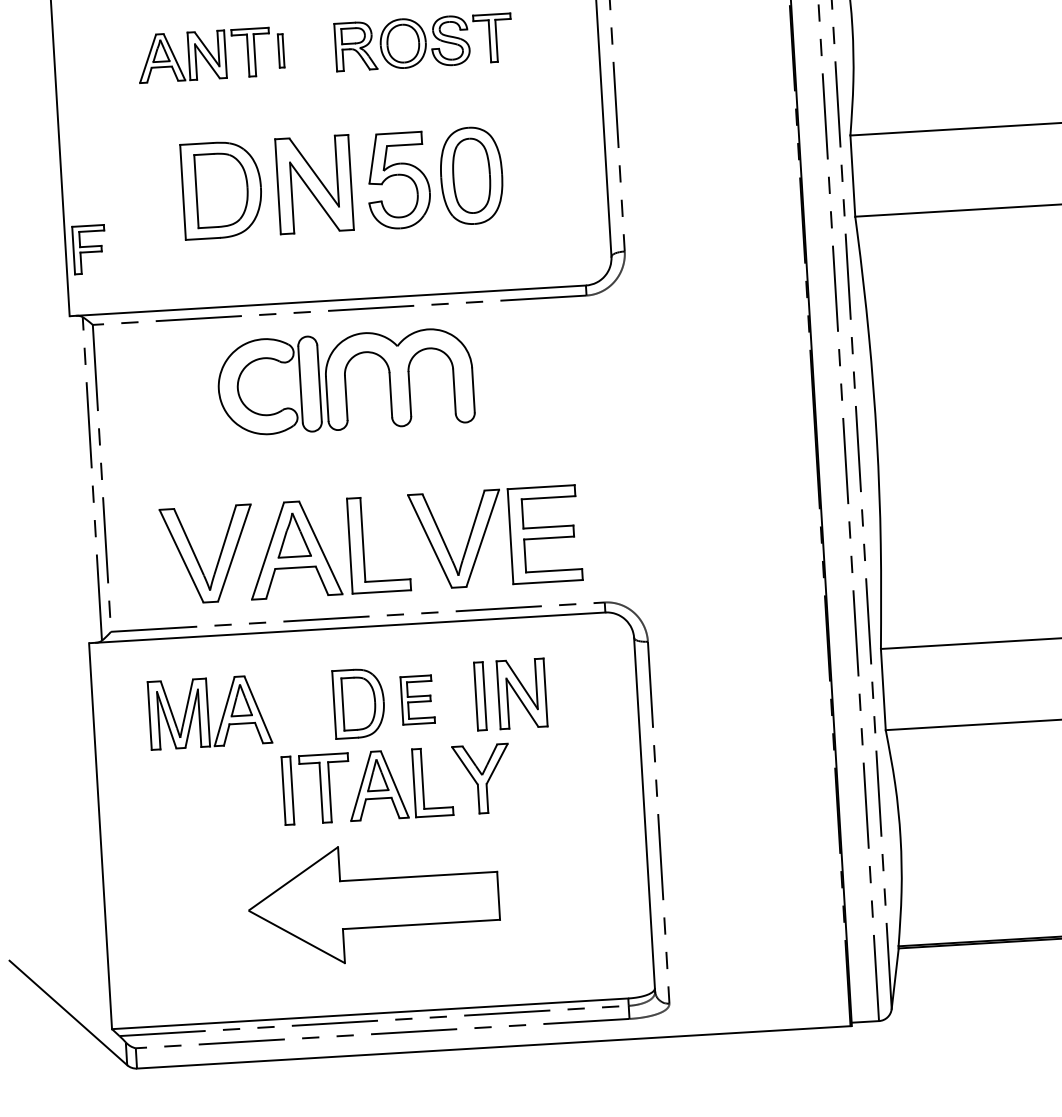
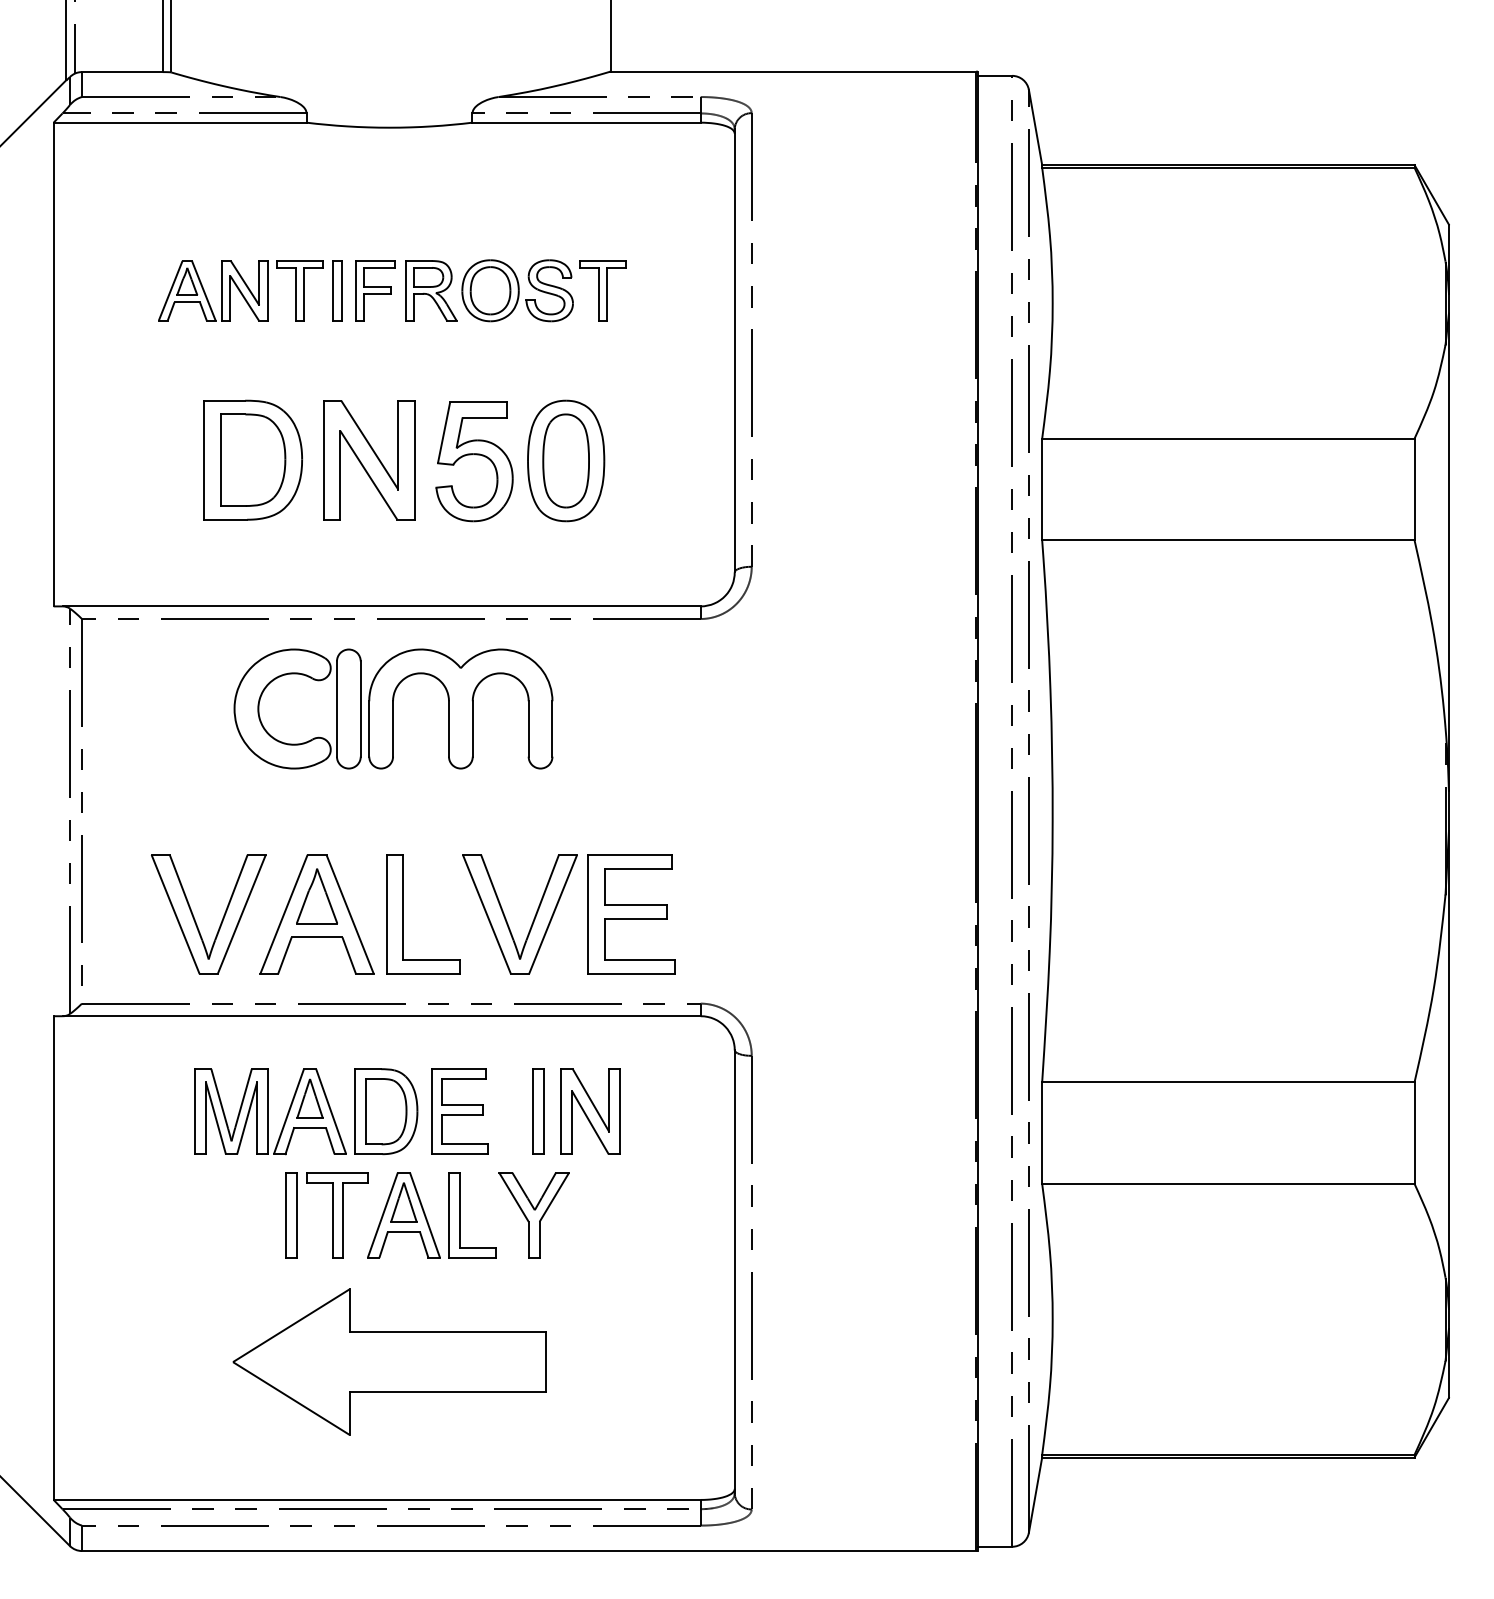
part: (281, 50) -> (337, 290), size x1.43
part: (89, 249) -> (375, 290), moved
part: (417, 699) -> (459, 1111), size x1.43
part: (209, 712) -> (270, 1111), moved

